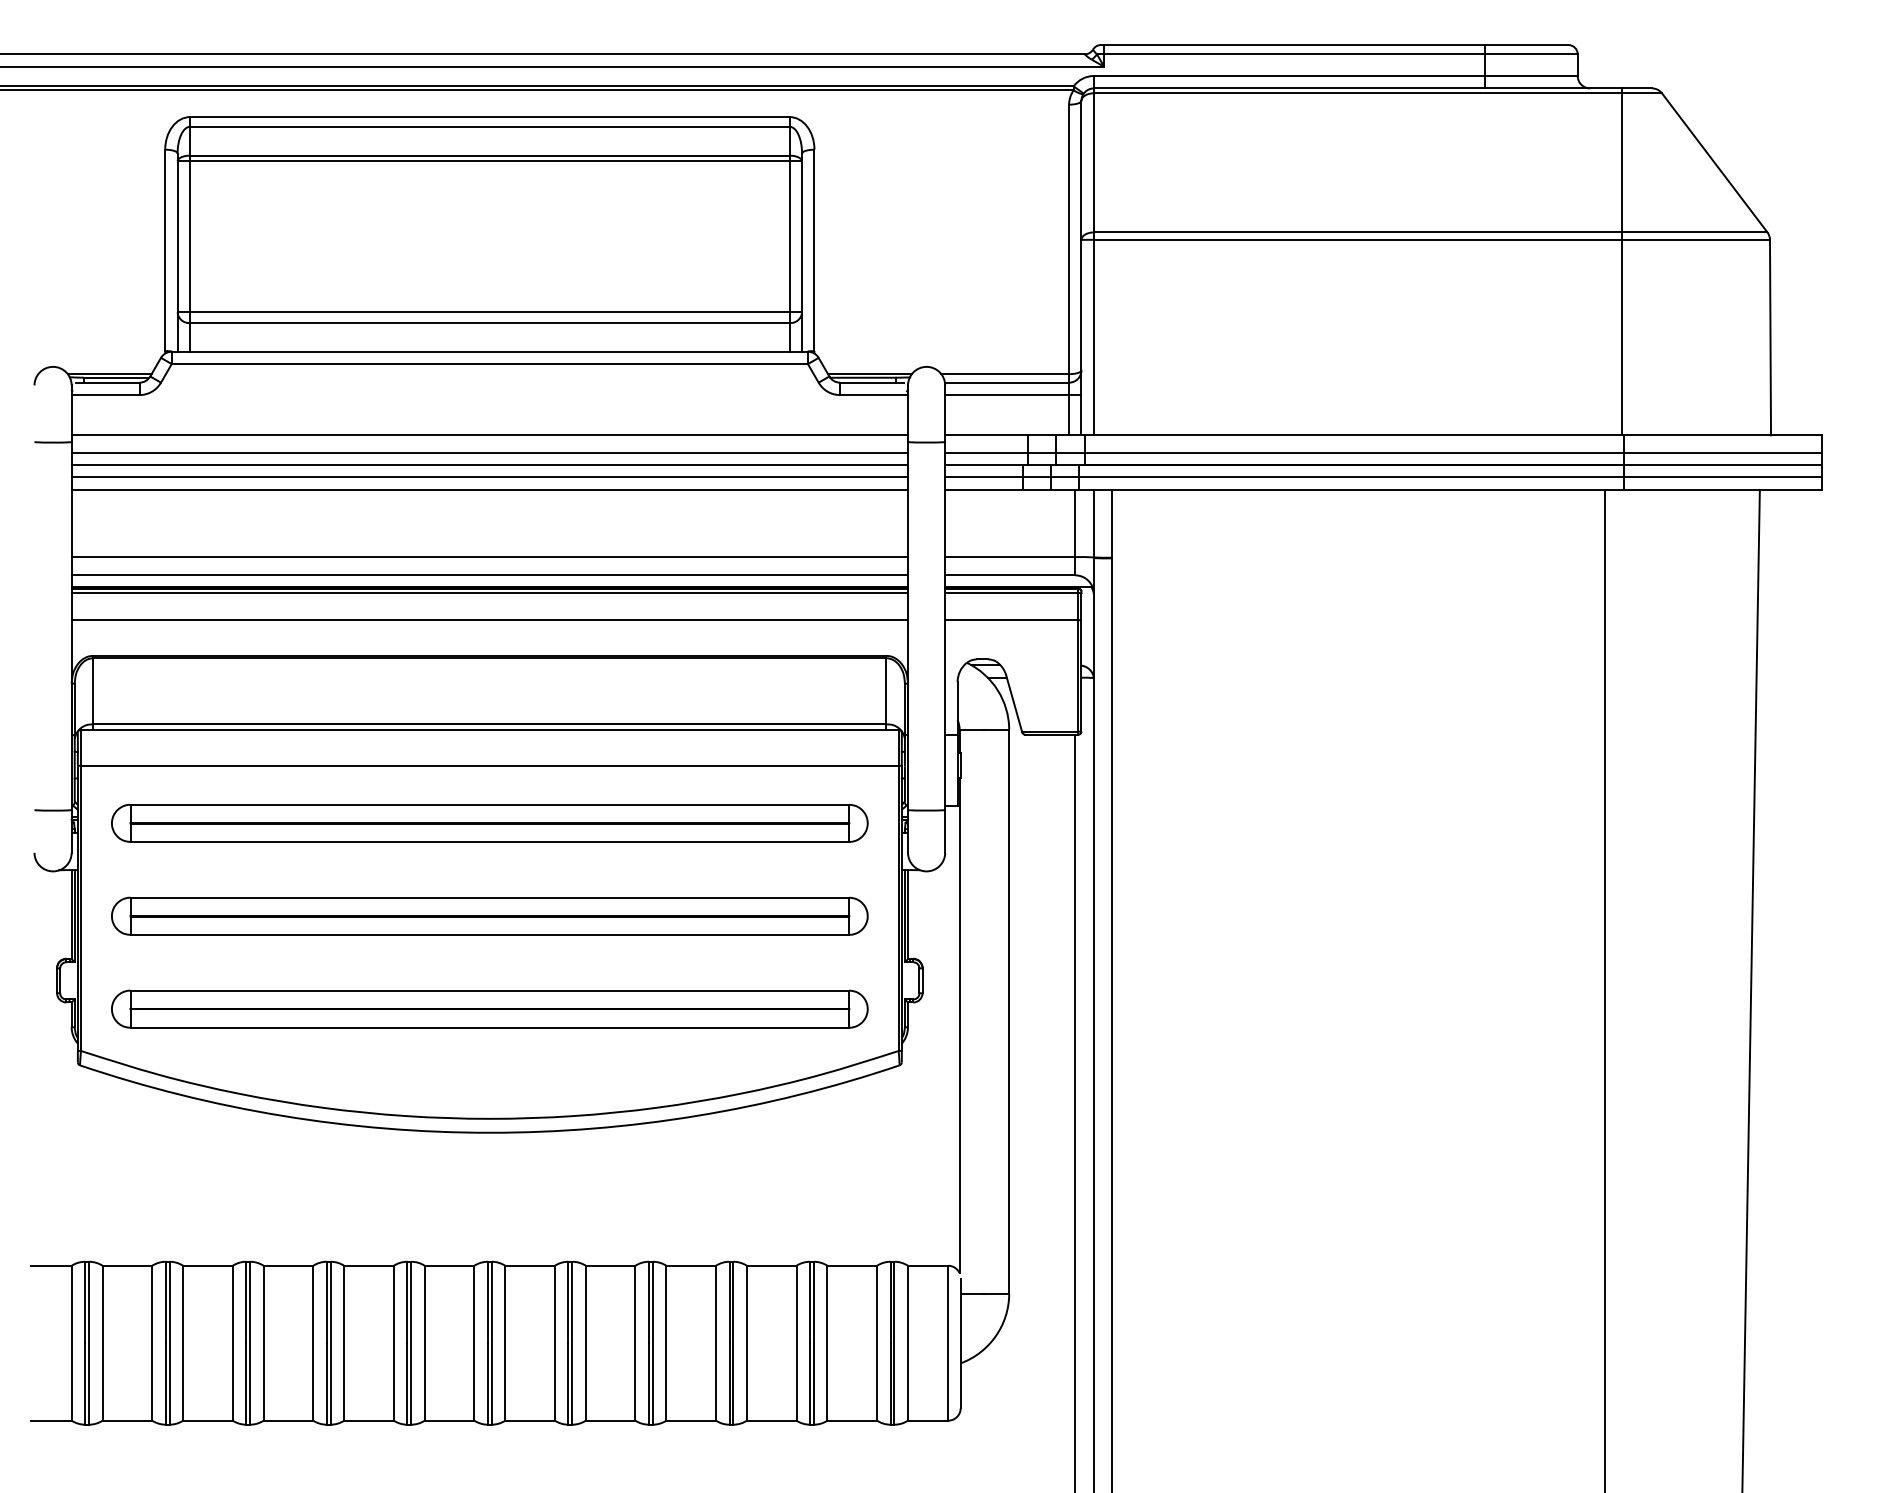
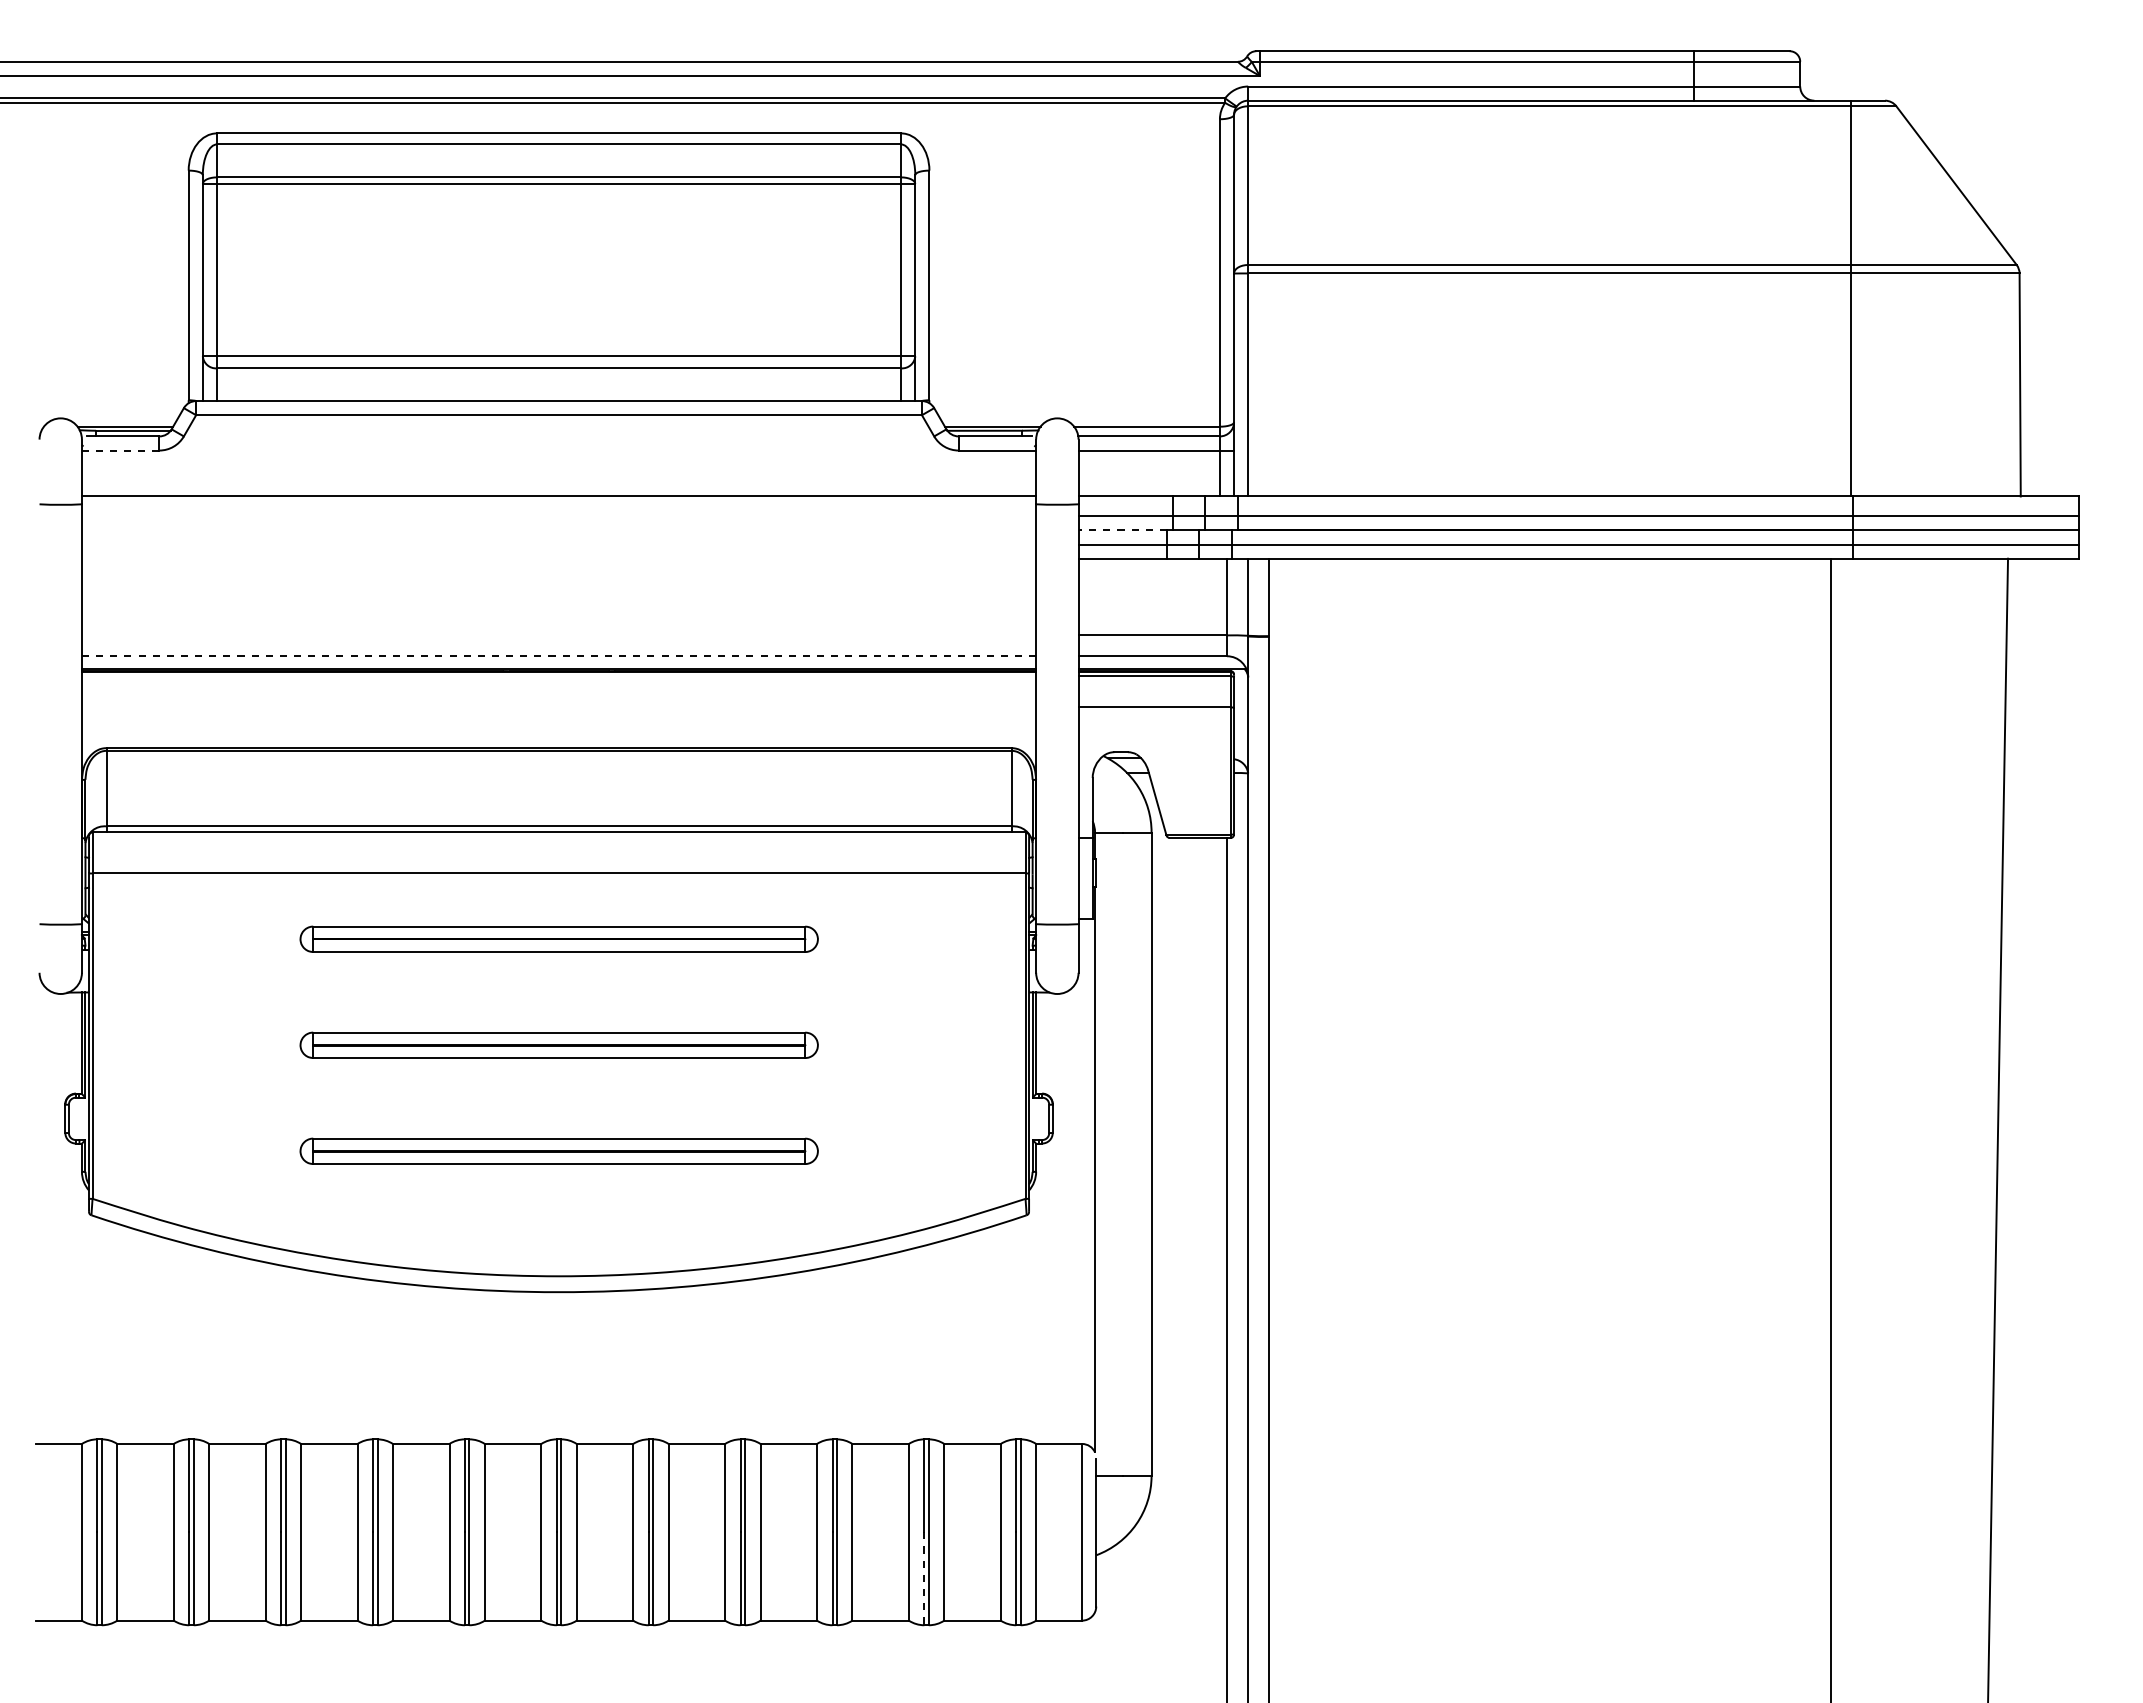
line: (105, 395) -> (120, 450), solid -> dashed
line: (489, 452) -> (558, 516), removed
line: (489, 465) -> (558, 530), removed
line: (983, 465) -> (1122, 530), solid -> dashed
line: (489, 477) -> (558, 544), removed
line: (489, 489) -> (558, 558), removed
line: (489, 557) -> (558, 635), removed
line: (489, 575) -> (558, 656), solid -> dashed
line: (489, 593) -> (558, 676), removed
line: (489, 620) -> (558, 707), removed
part: (490, 823) -> (559, 939), size x0.6
part: (490, 916) -> (559, 1045), size x0.6
part: (490, 1009) -> (559, 1151), size x0.6
line: (810, 1384) -> (924, 1579), solid -> dashed

